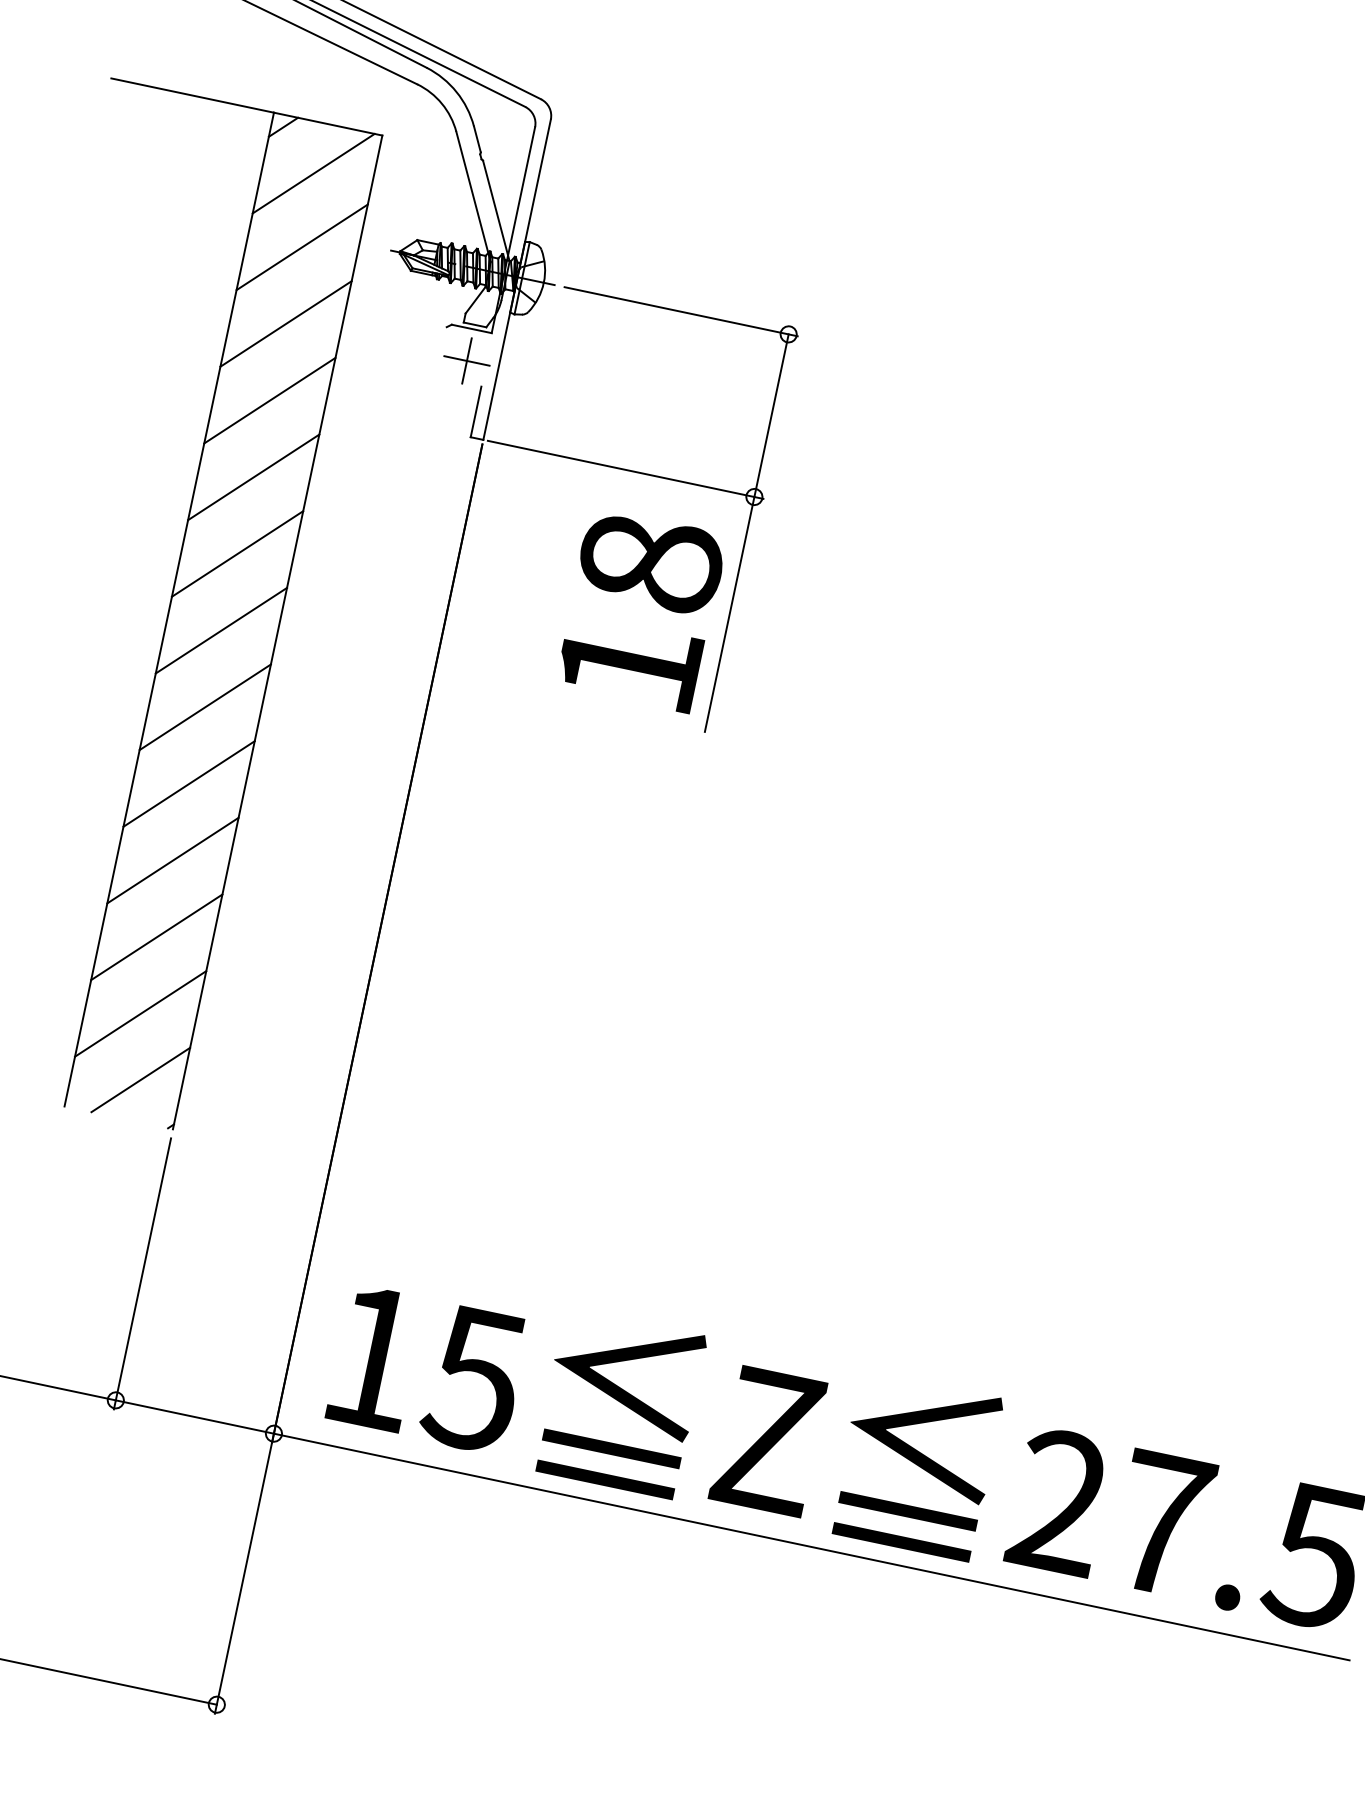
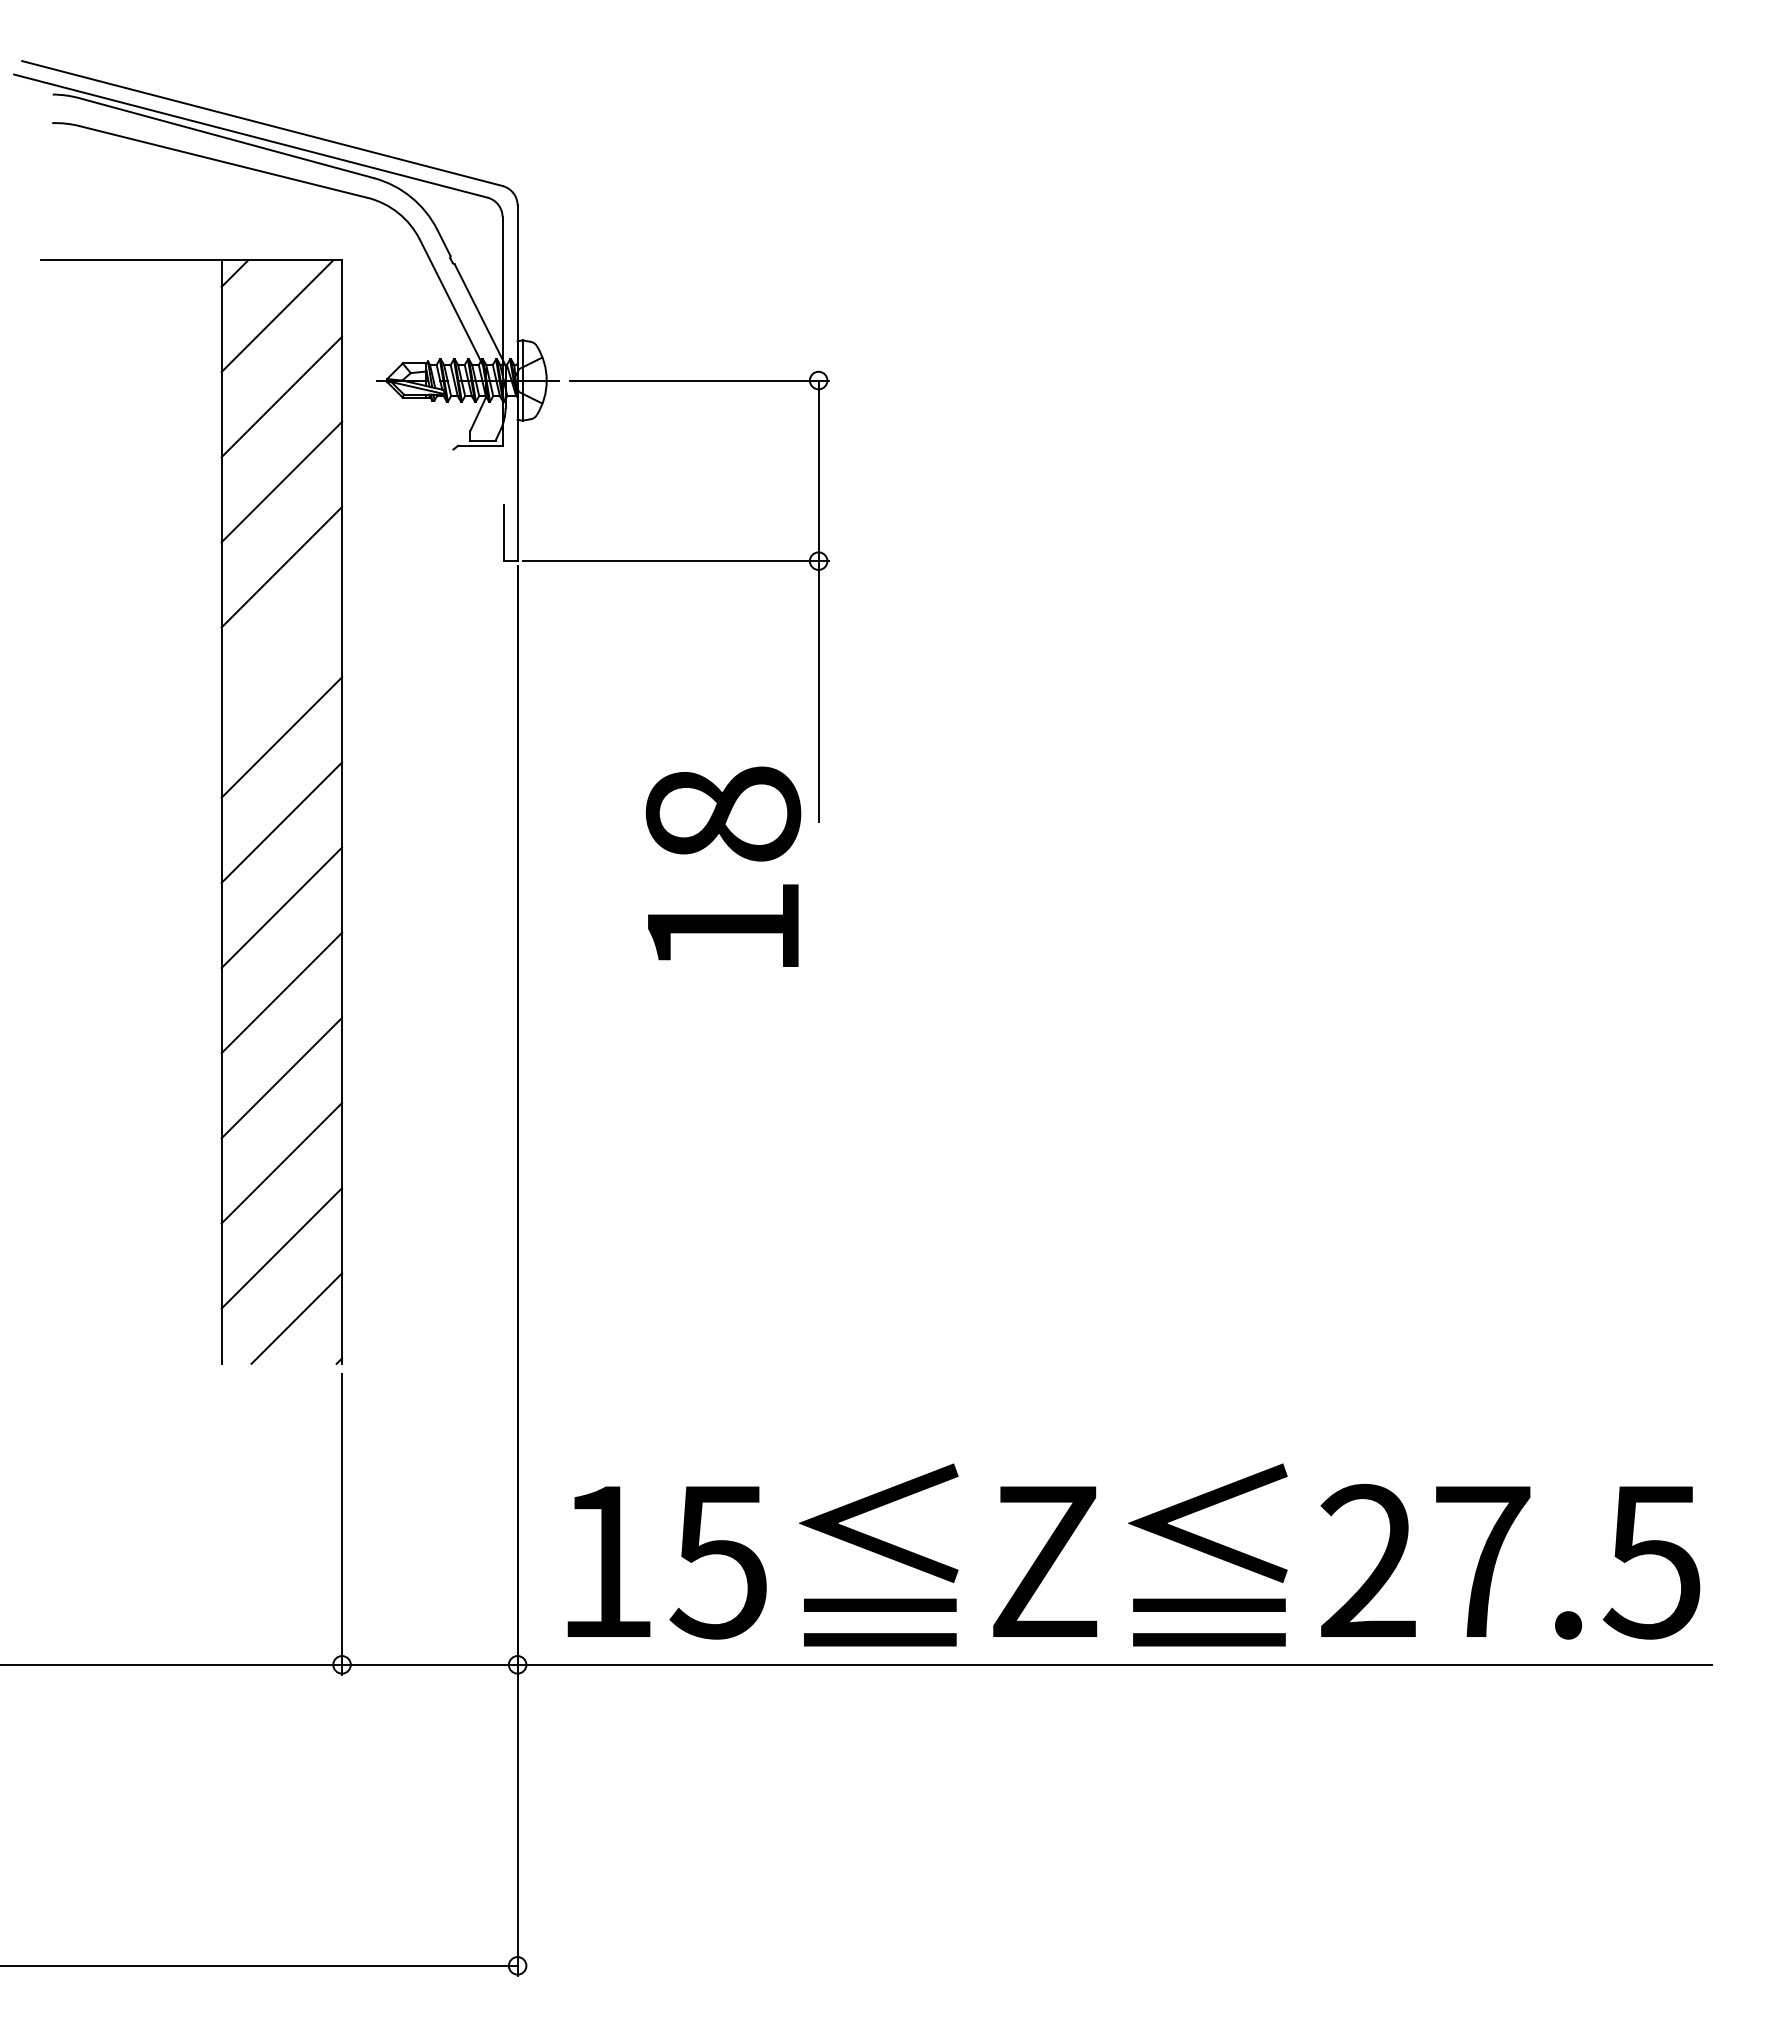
part: (467, 360) -> (482, 480), removed
line: (253, 477) -> (281, 652), removed
text: (641, 609) -> (723, 866), moved

